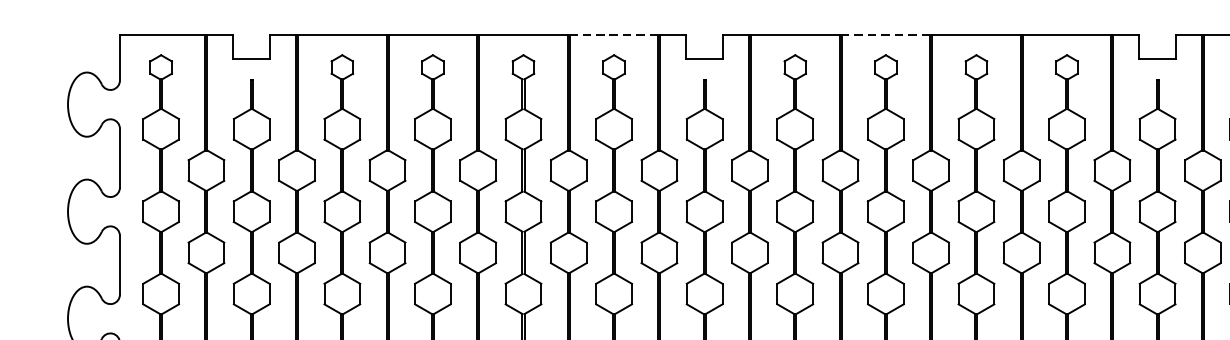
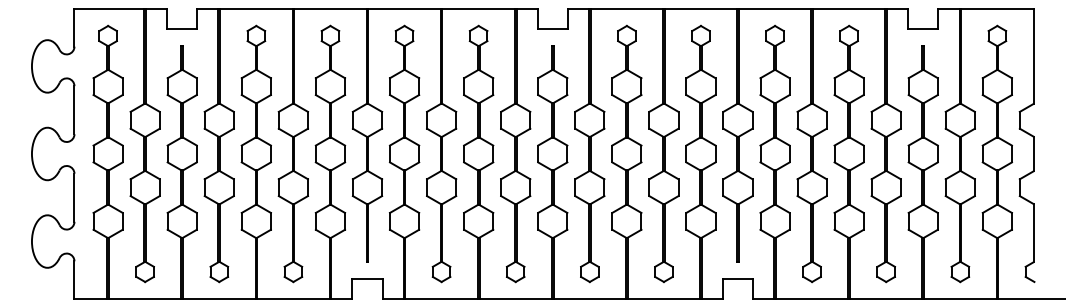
line: (613, 35) -> (478, 9), dashed -> solid
line: (885, 35) -> (700, 9), dashed -> solid

